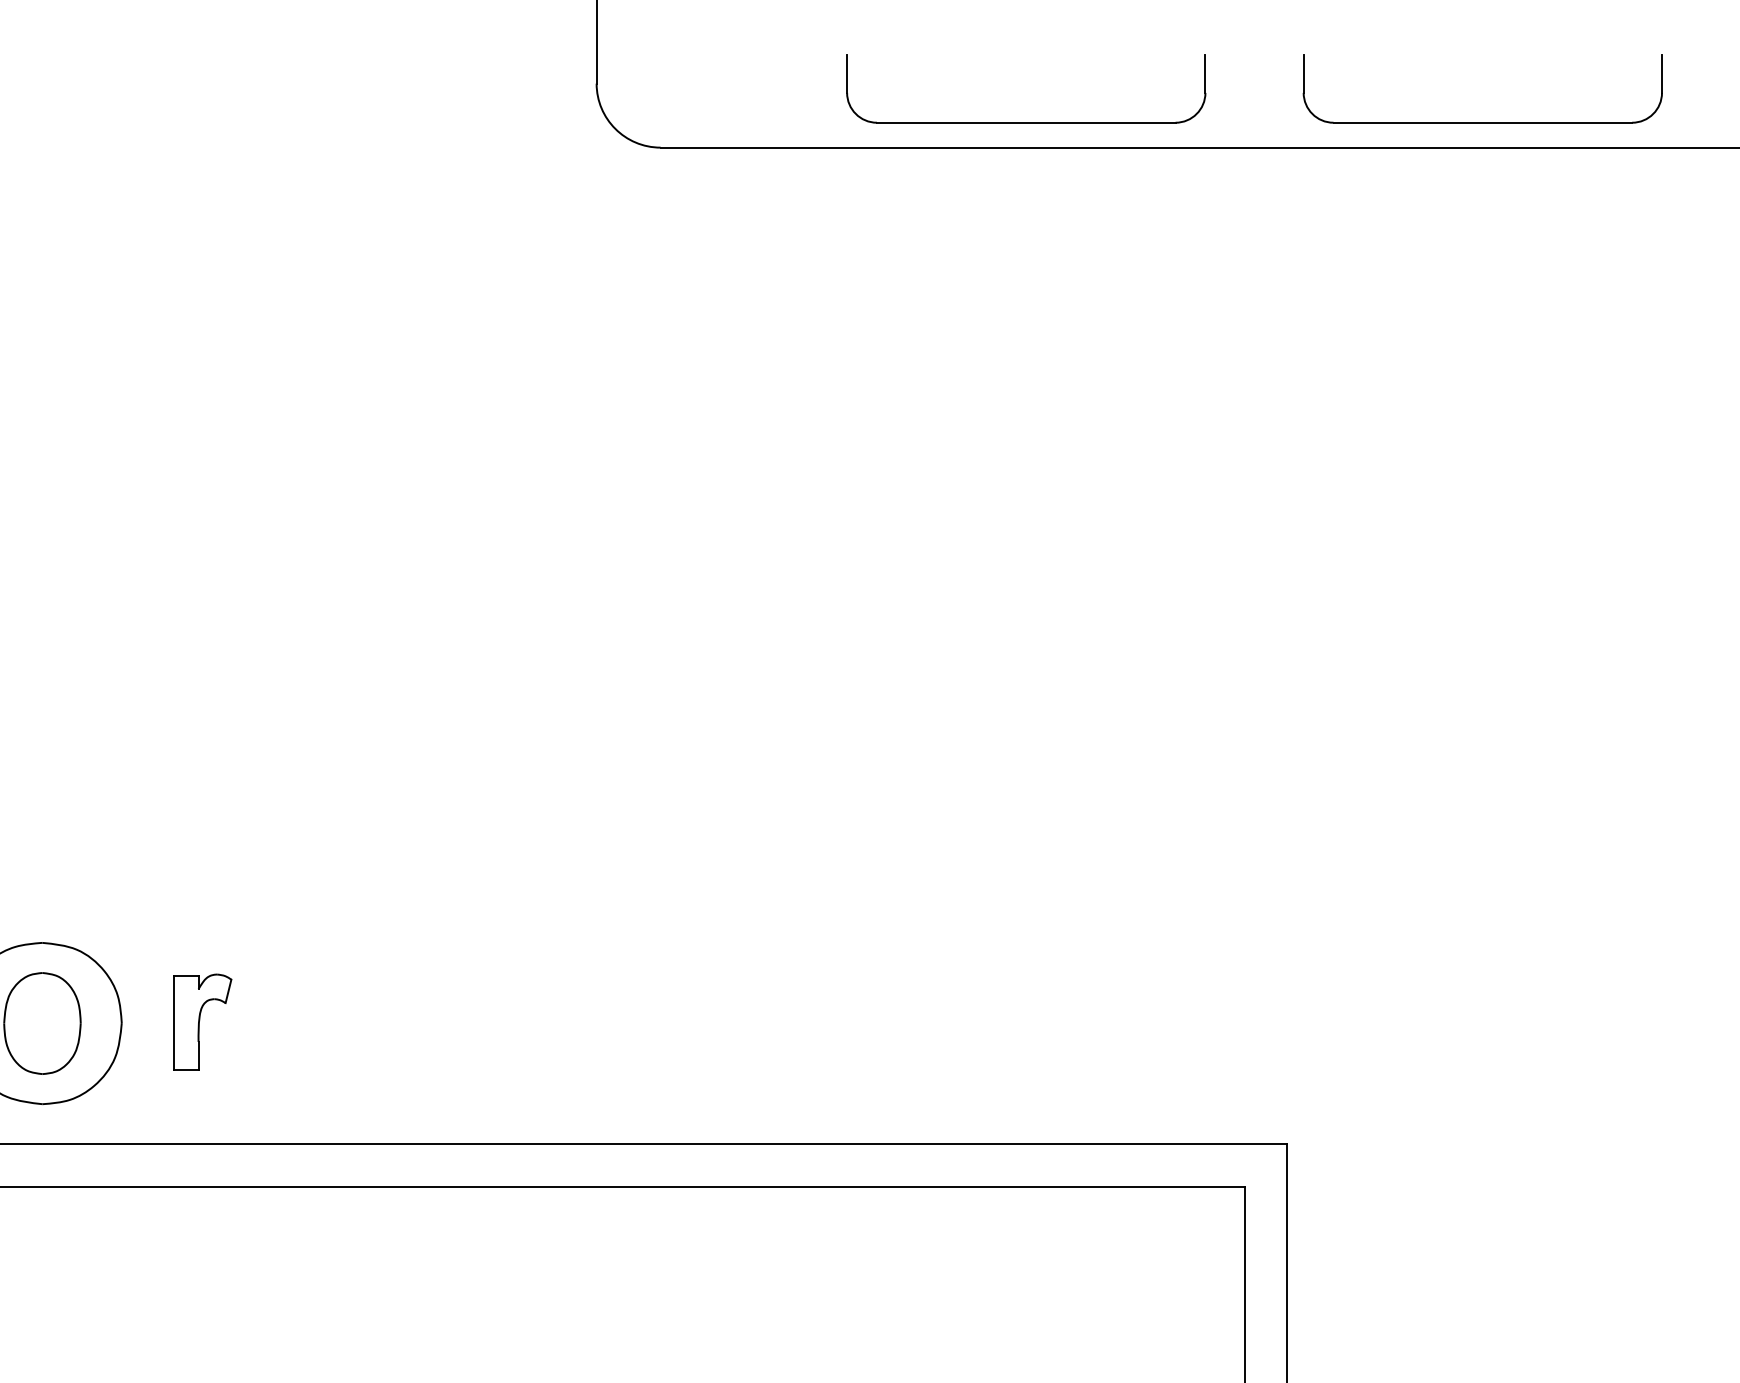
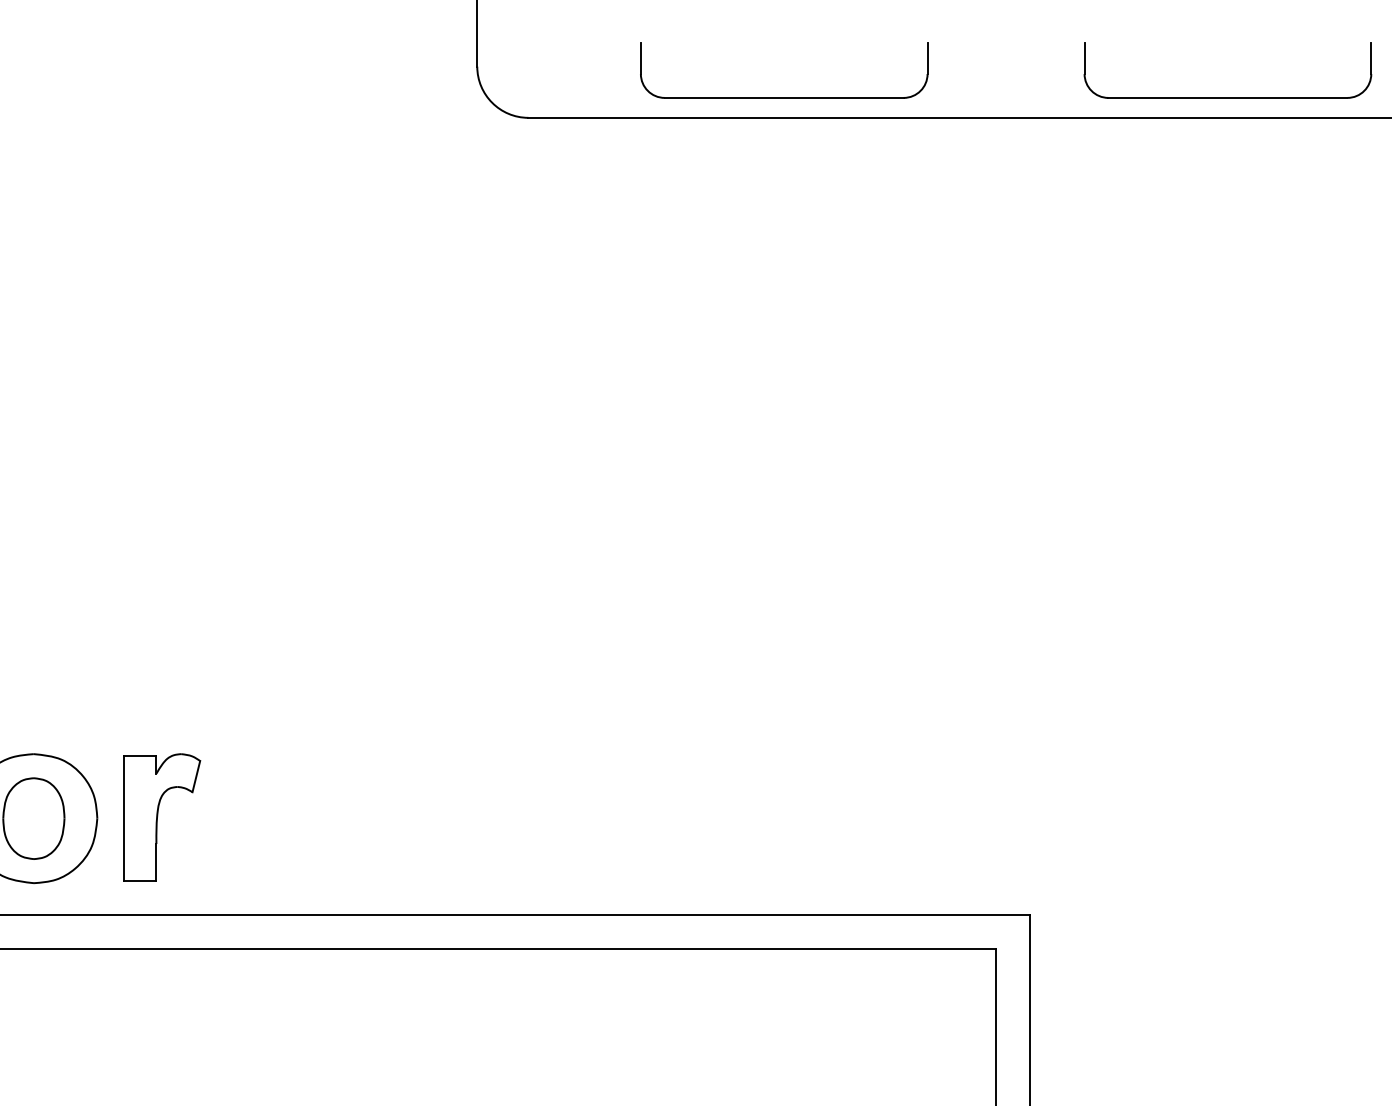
part: (1026, 122) -> (784, 97), moved
part: (1482, 122) -> (1227, 97), moved
part: (202, 1021) -> (161, 817), size x1.67

